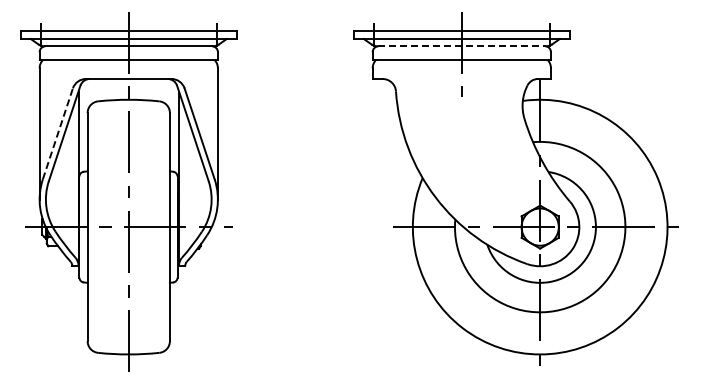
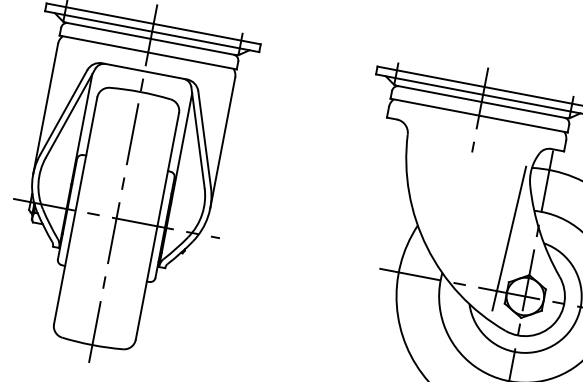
line: (462, 46) -> (482, 102), dashed -> solid
line: (57, 133) -> (63, 112), dashed -> solid
line: (513, 173) -> (508, 238), added

